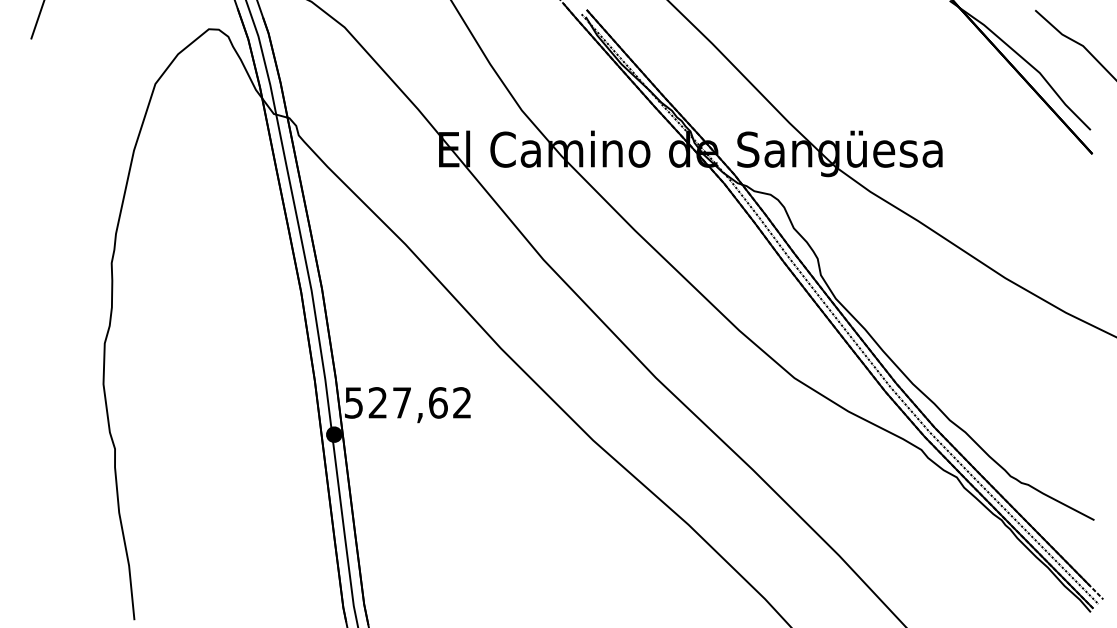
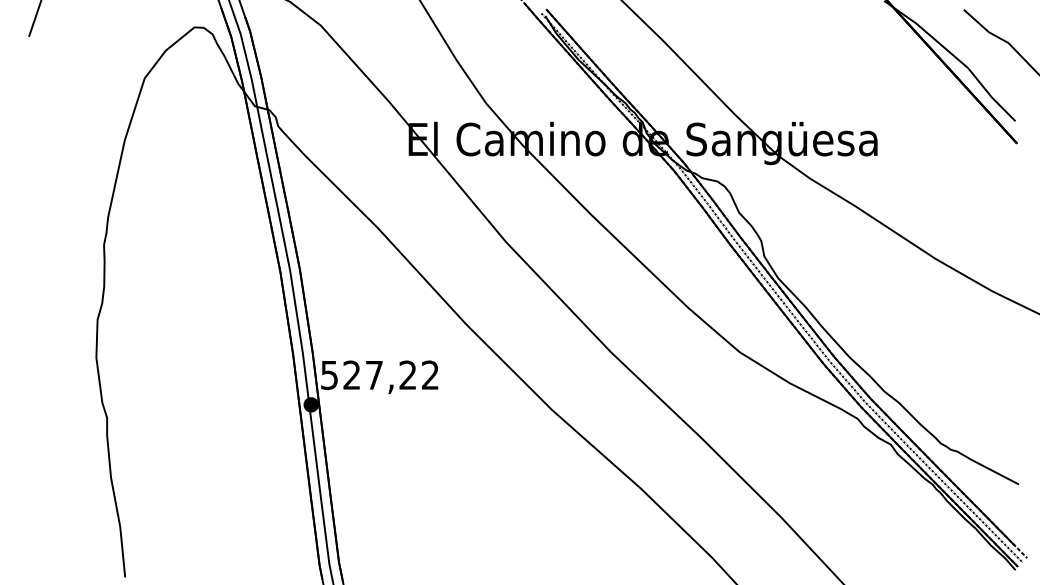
text: (438, 403) -> (408, 375), 527,62 -> 527,22

